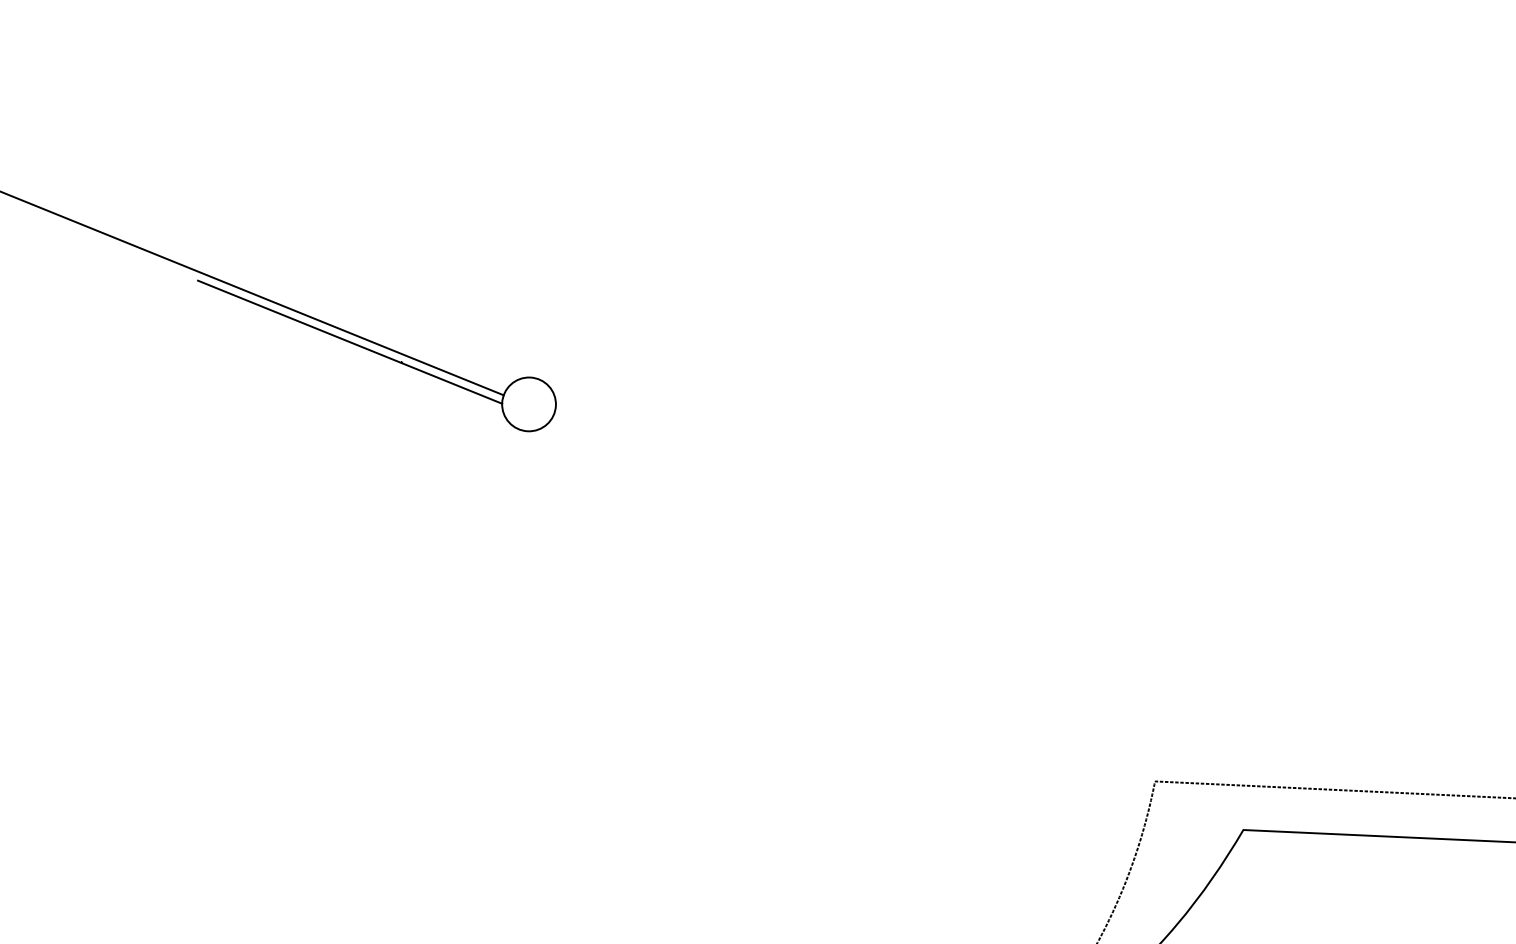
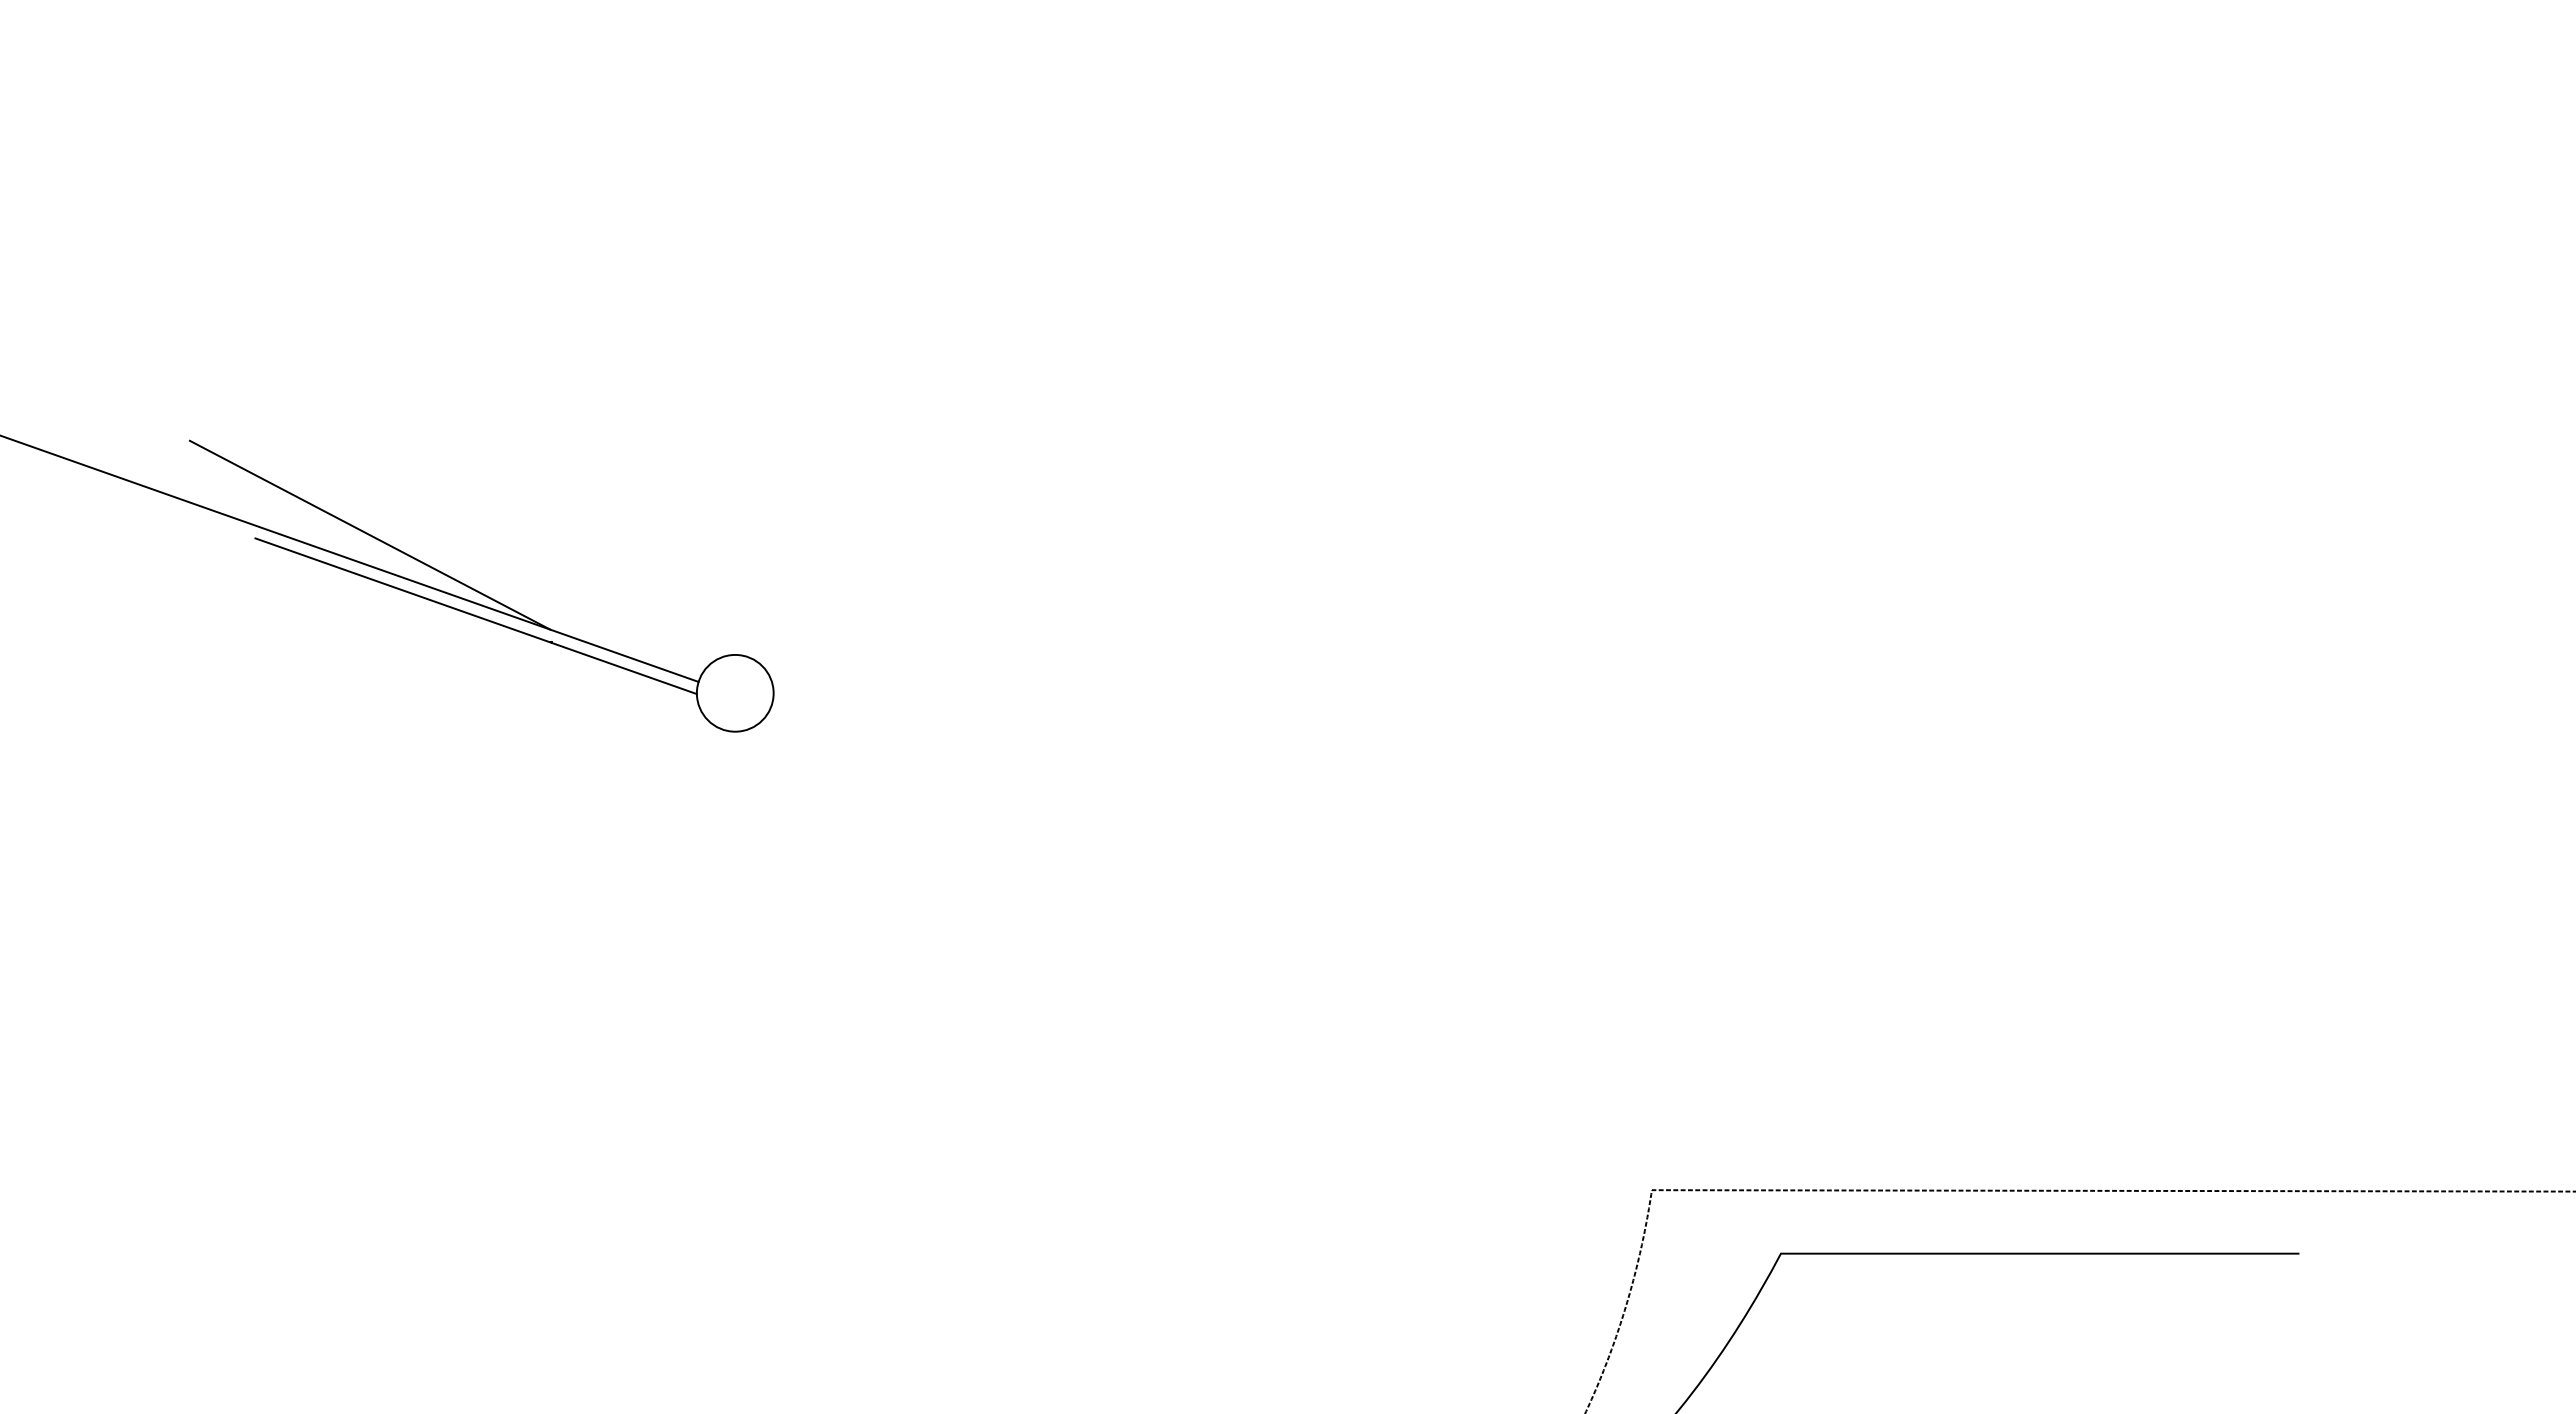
line: (278, 281) -> (369, 534), added

